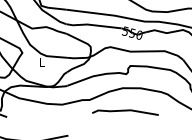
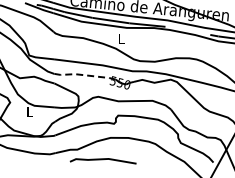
line: (92, 24) -> (80, 74), solid -> dashed
line: (124, 111) -> (102, 160), moved

